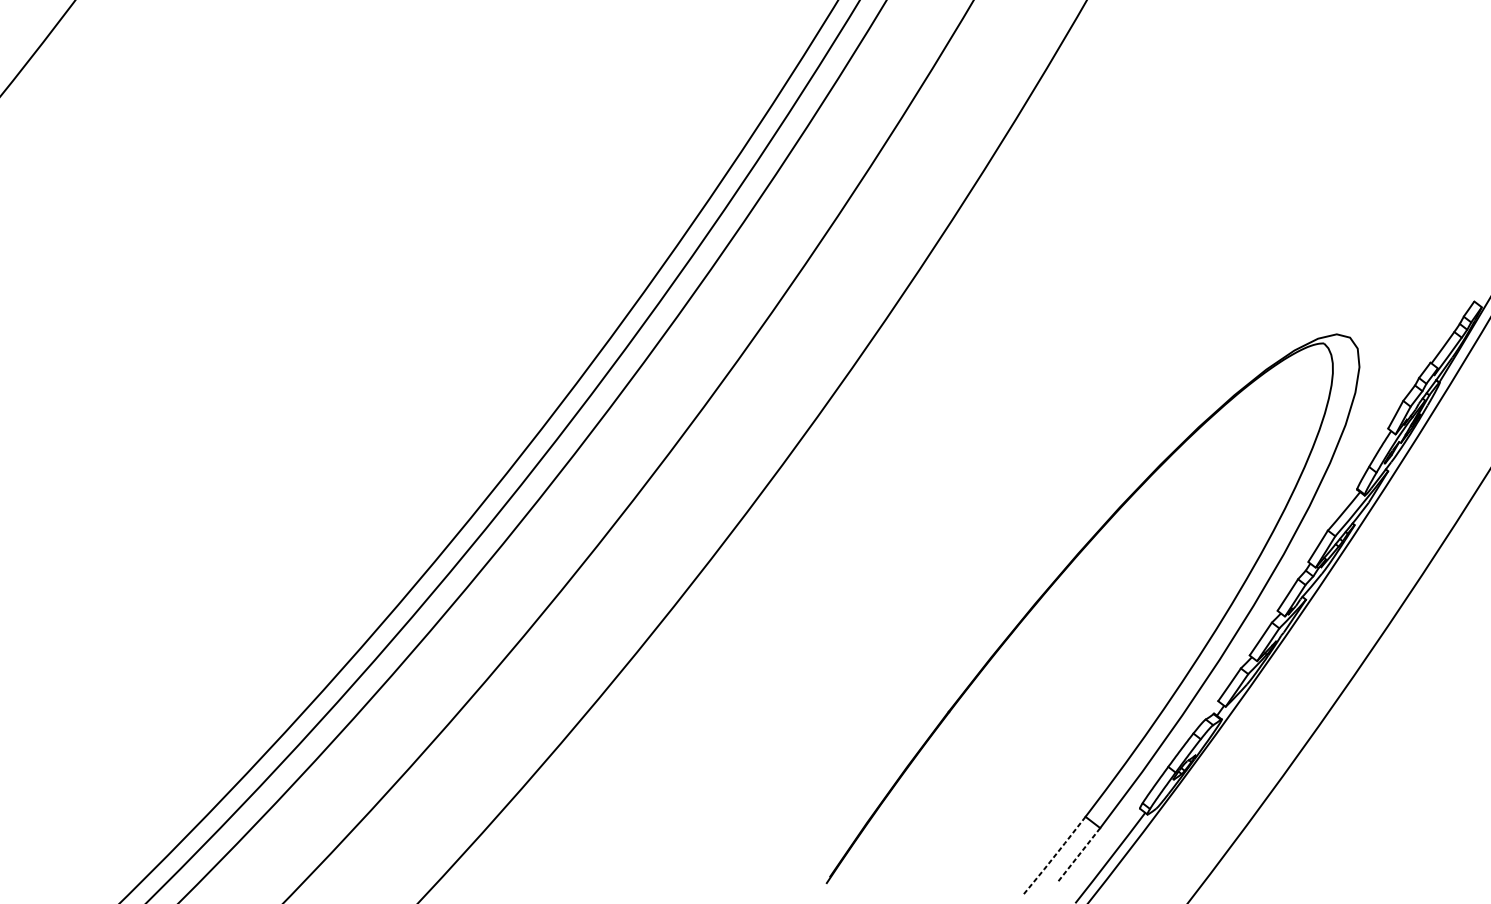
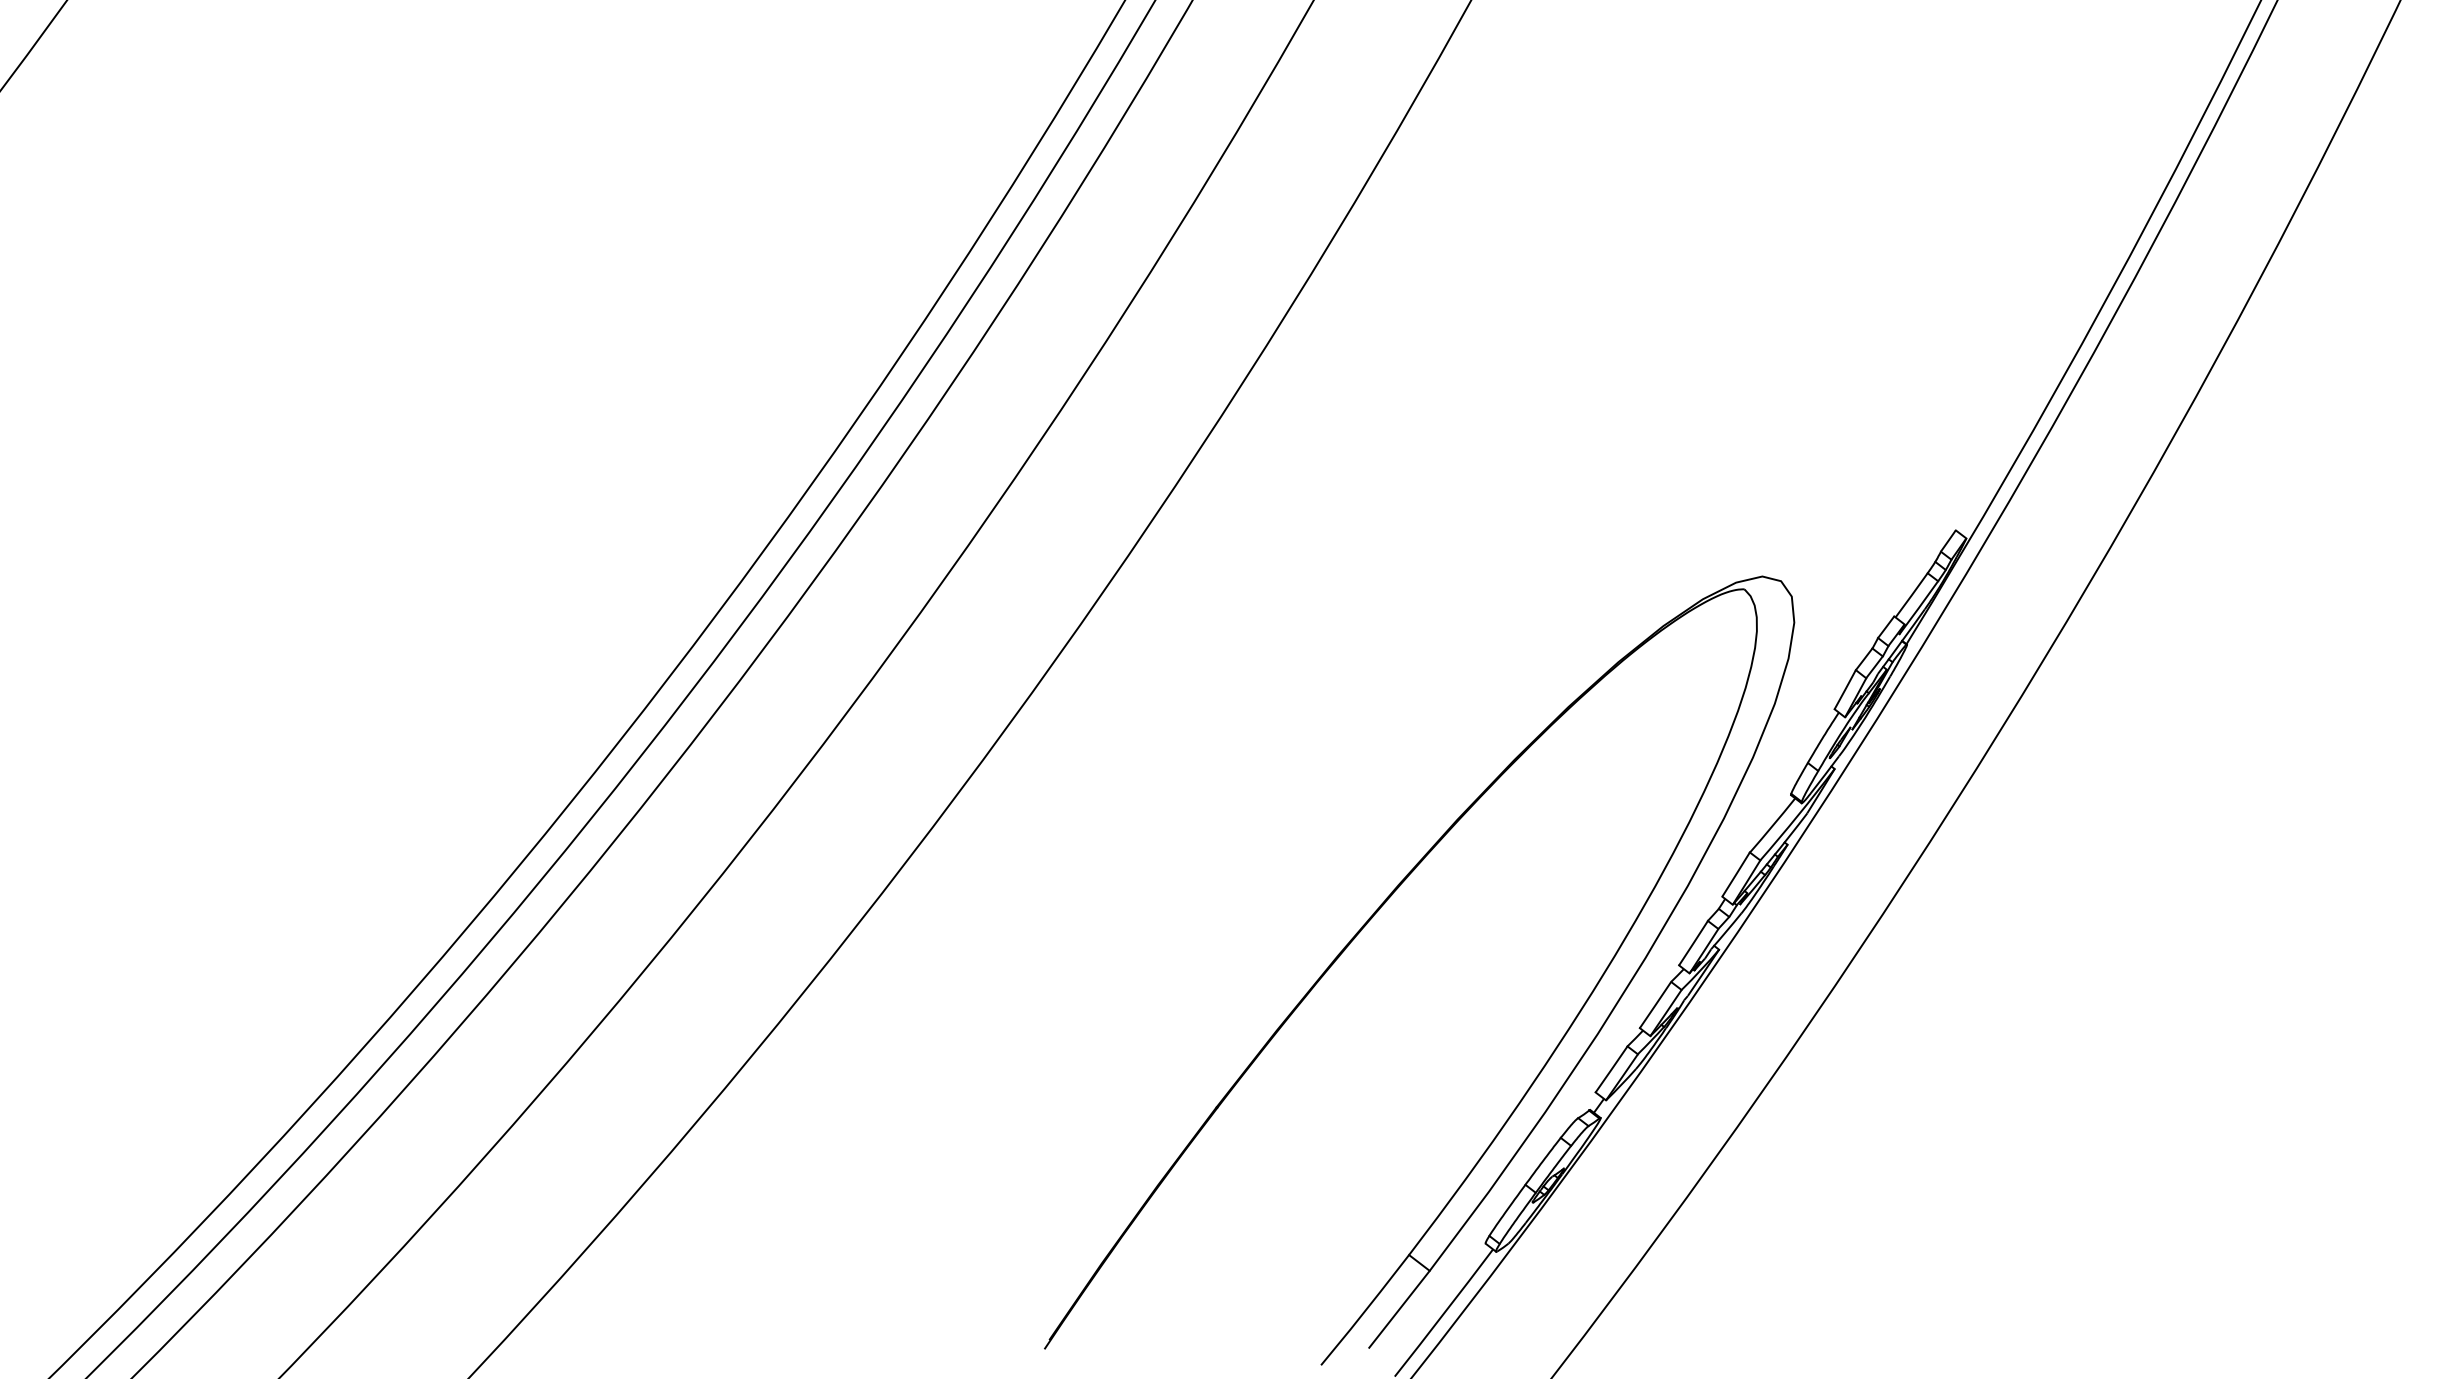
line: (1054, 856) -> (1365, 1310), dashed -> solid
line: (1078, 856) -> (1398, 1310), dashed -> solid

